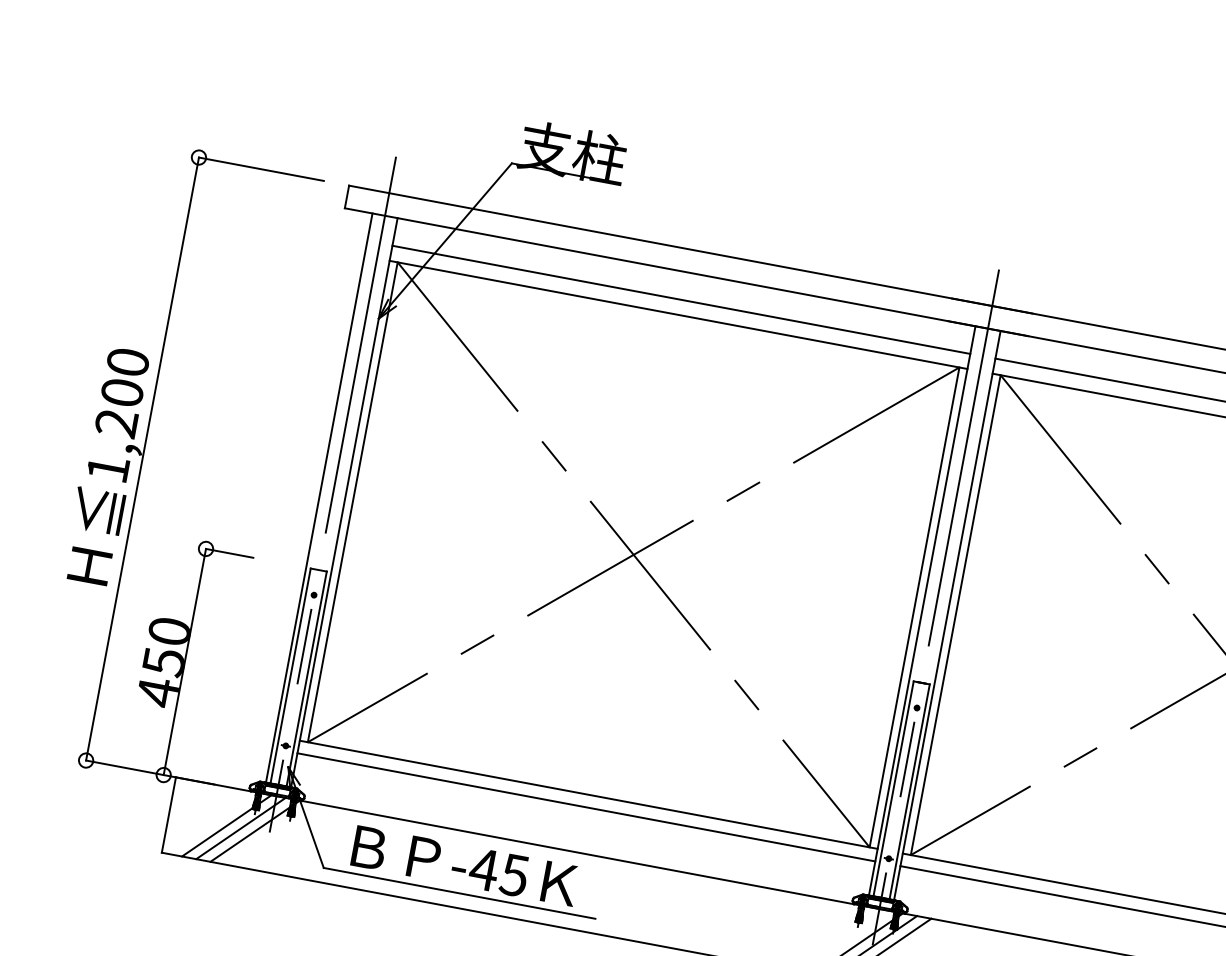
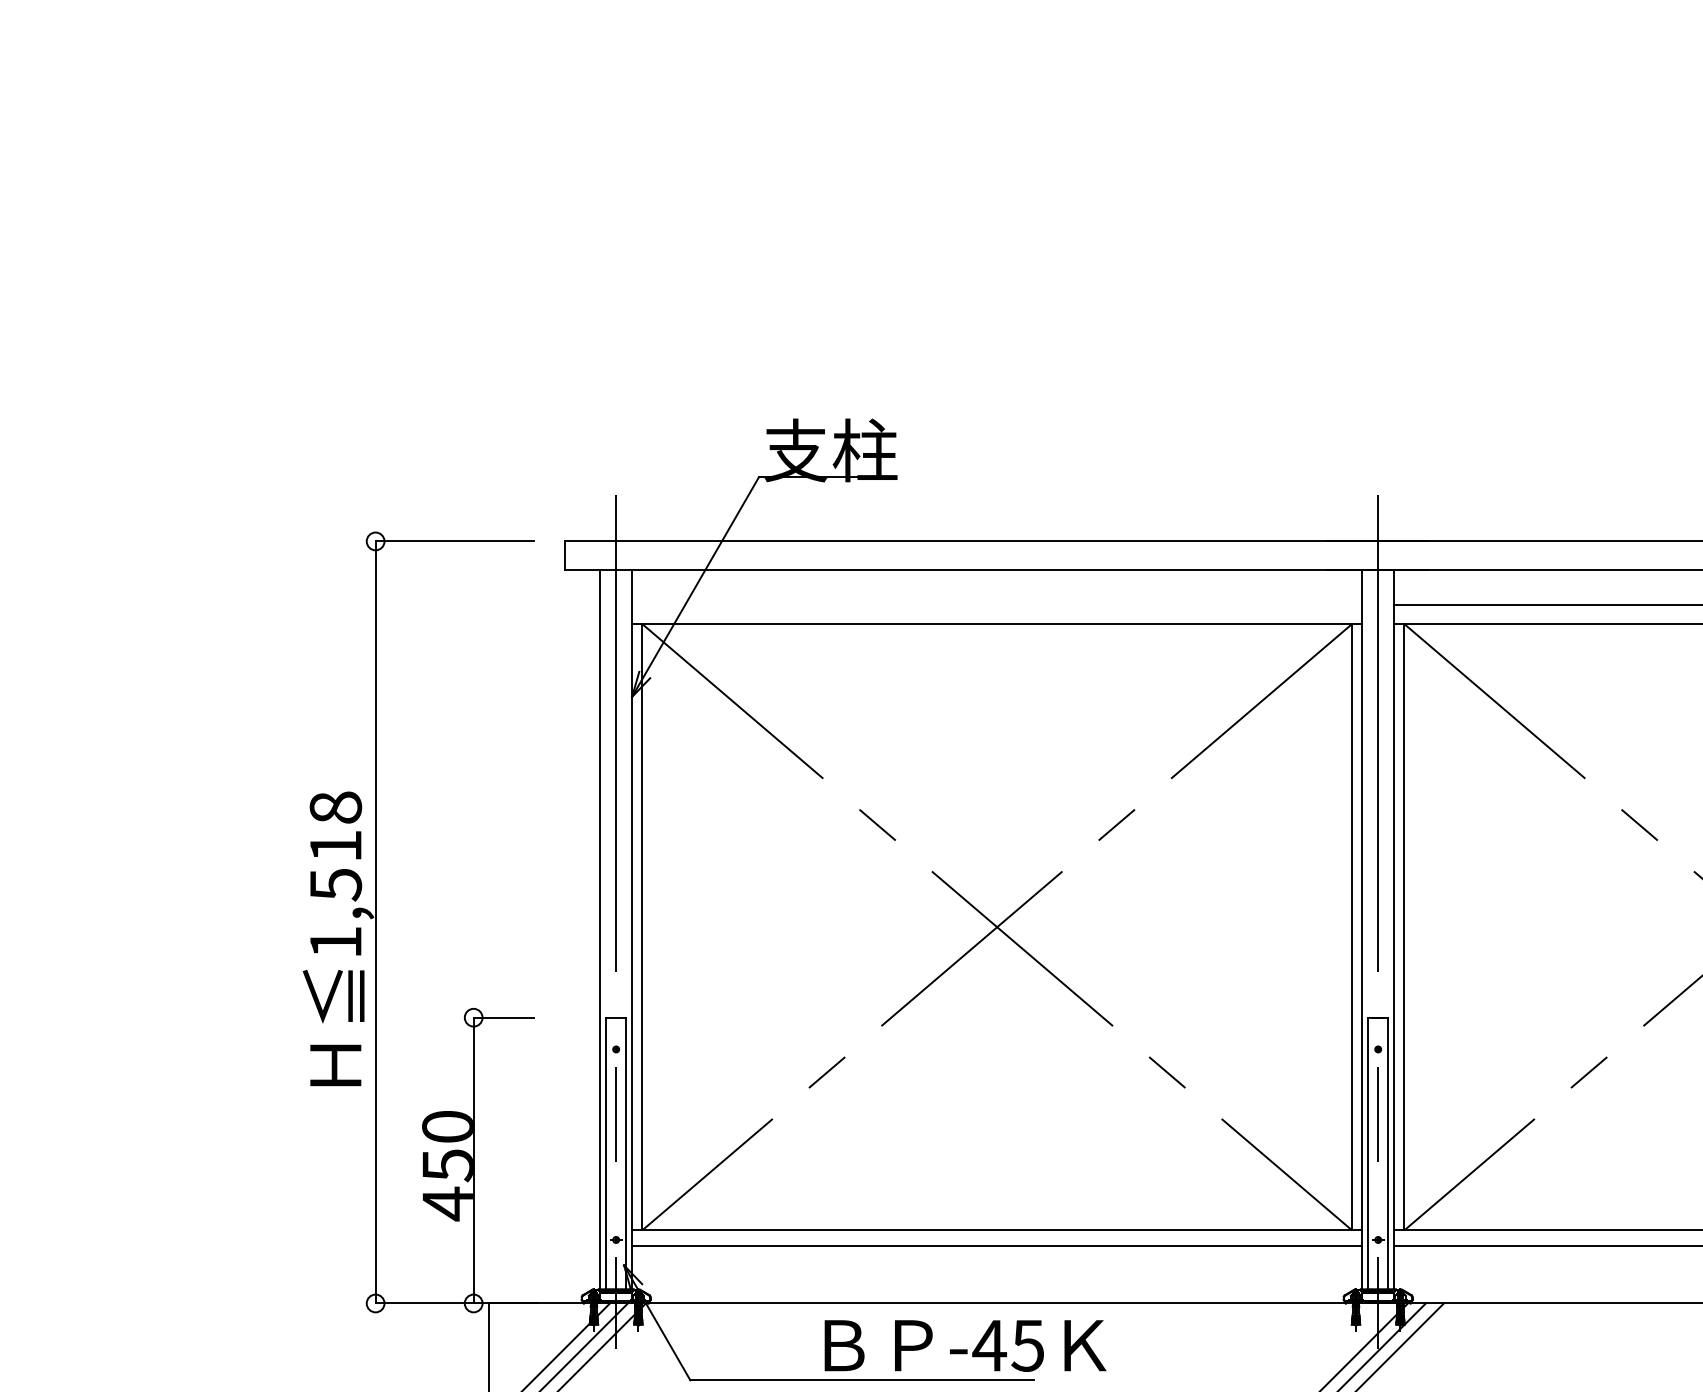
line: (681, 299) -> (997, 604), removed
text: (122, 393) -> (335, 846), 1,200 -> 1,518
text: (465, 865) -> (965, 1345), moved

